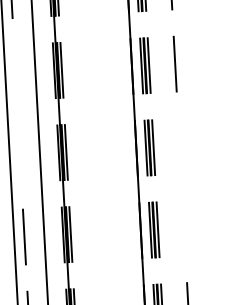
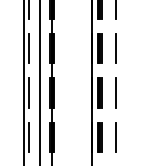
line: (16, 73) -> (29, 48), added
line: (179, 145) -> (115, 92), added
line: (20, 154) -> (29, 92), added
line: (183, 228) -> (115, 137), added

